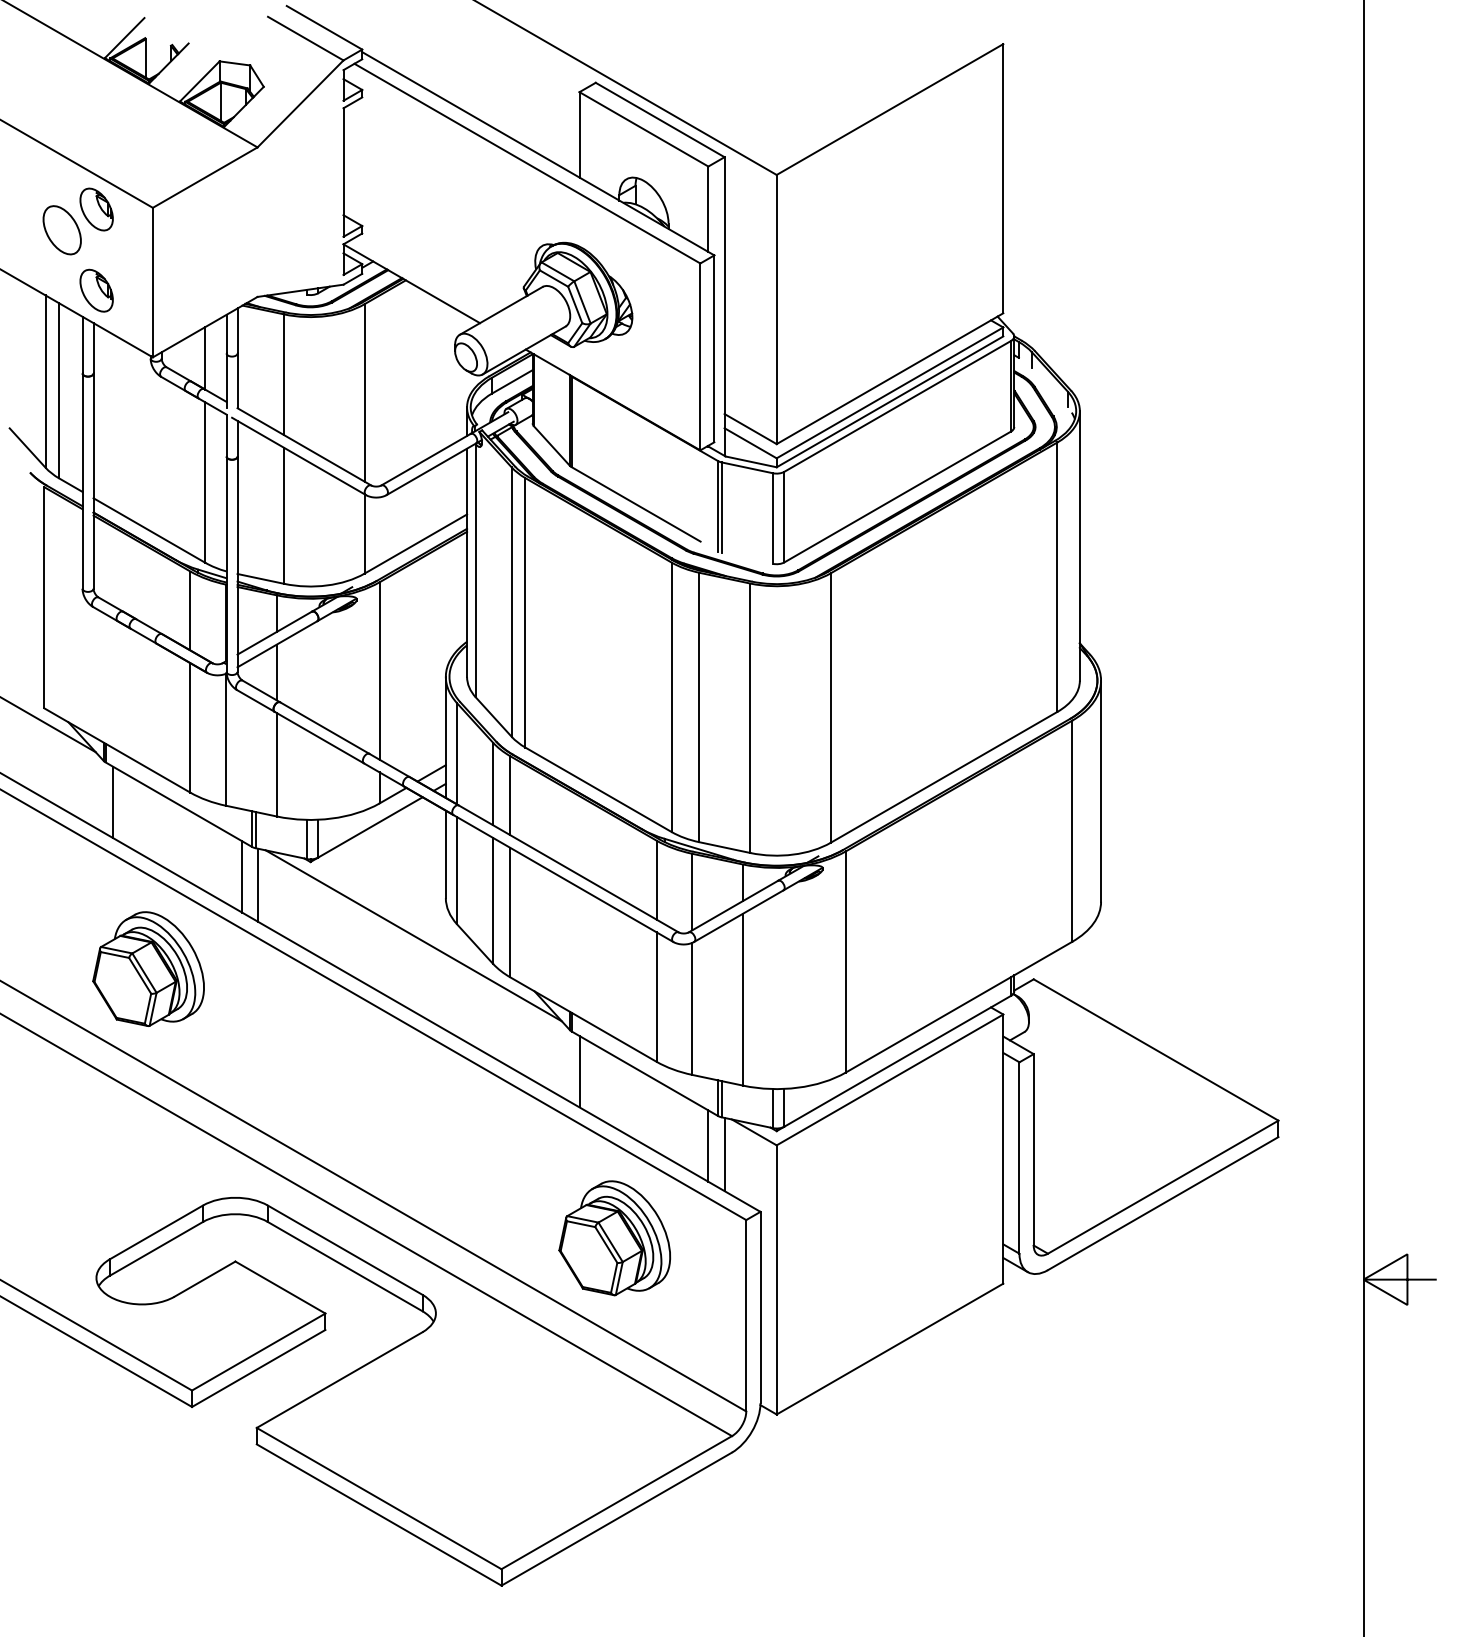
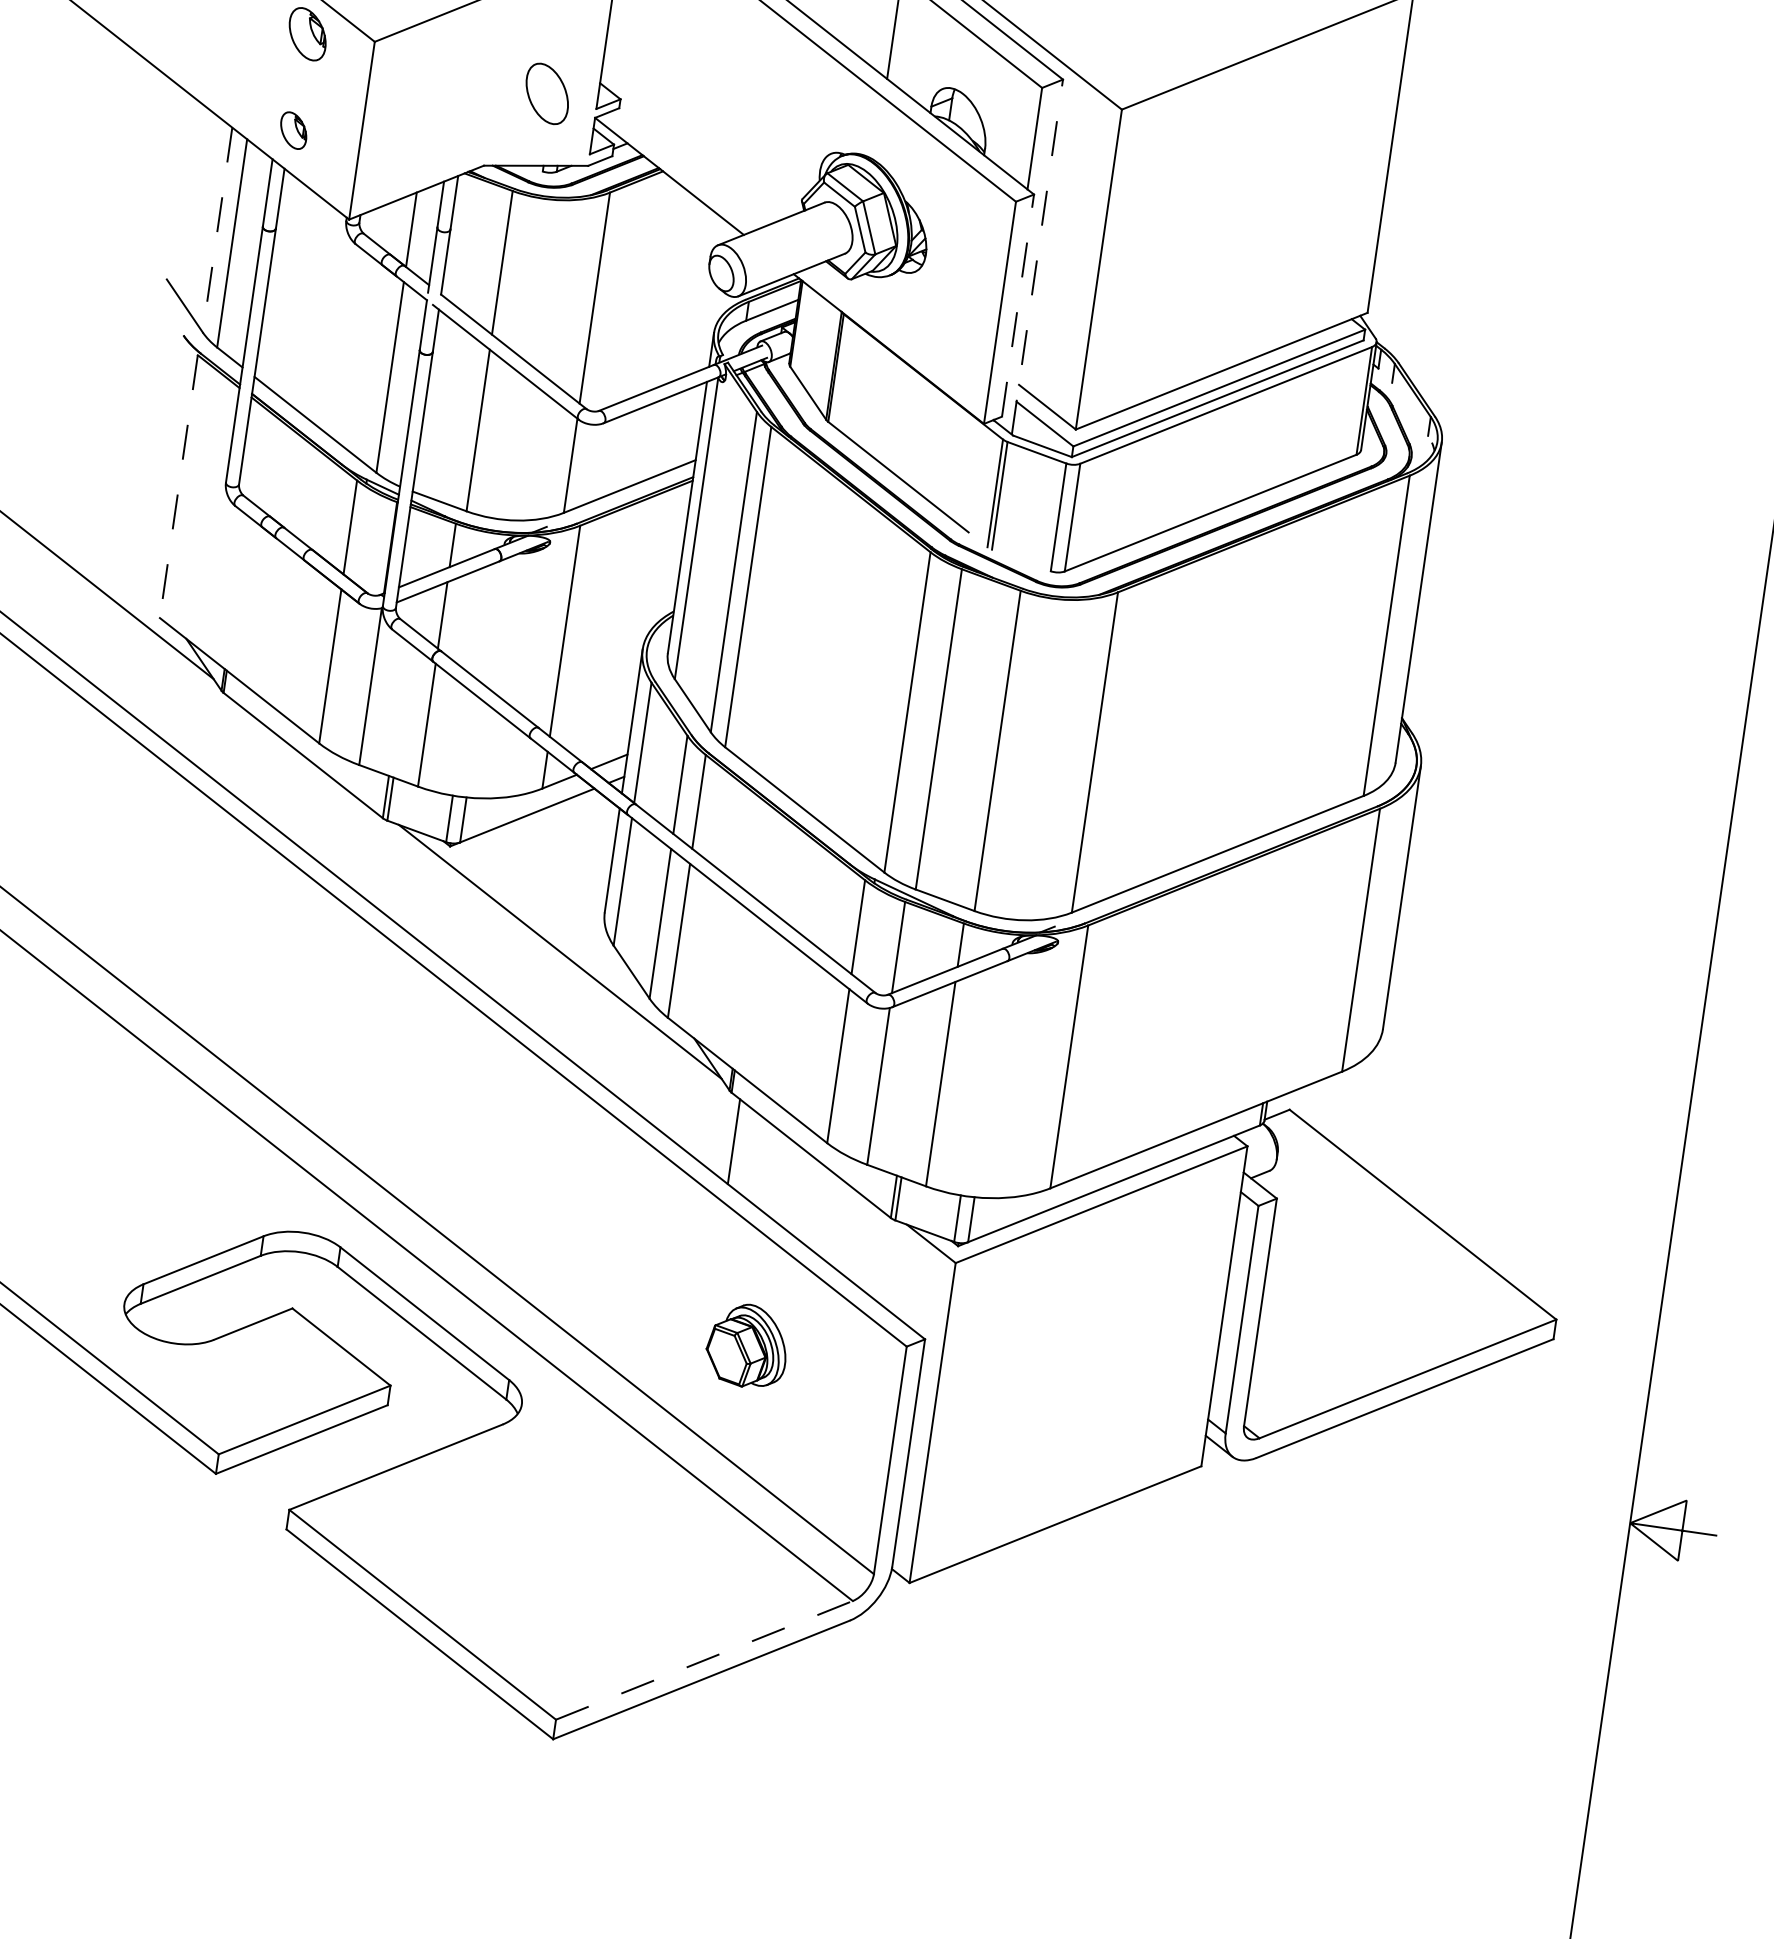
part: (61, 230) -> (546, 94), moved
part: (96, 290) -> (293, 130), size x0.7
line: (724, 306) -> (1037, 257), solid -> dashed
line: (714, 348) -> (1018, 305), solid -> dashed
line: (45, 382) -> (217, 231), solid -> dashed
line: (44, 597) -> (179, 486), solid -> dashed
line: (113, 802) -> (226, 741), removed
line: (242, 876) -> (366, 851), removed
line: (258, 884) -> (384, 864), removed
part: (148, 968) -> (239, 945), removed
line: (708, 1145) -> (874, 1251), removed
line: (724, 1154) -> (892, 1264), removed
part: (614, 1238) -> (746, 1345), size x0.6
line: (617, 1502) -> (705, 1660), solid -> dashed

